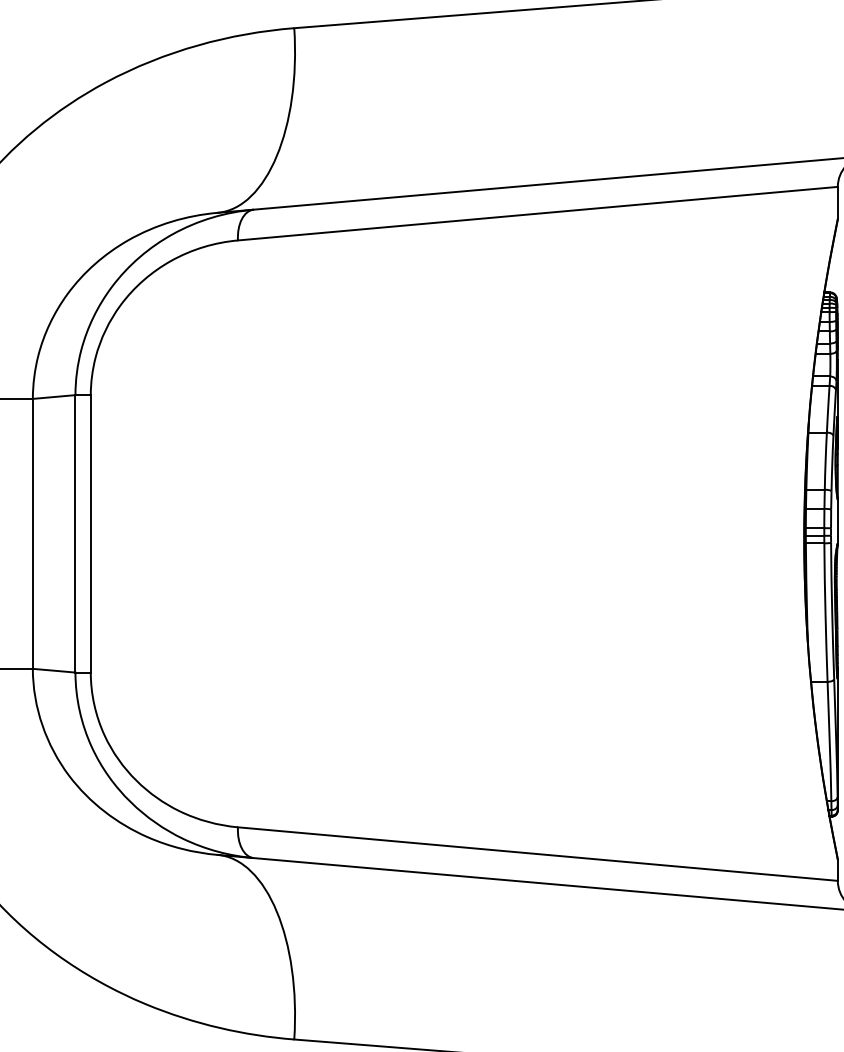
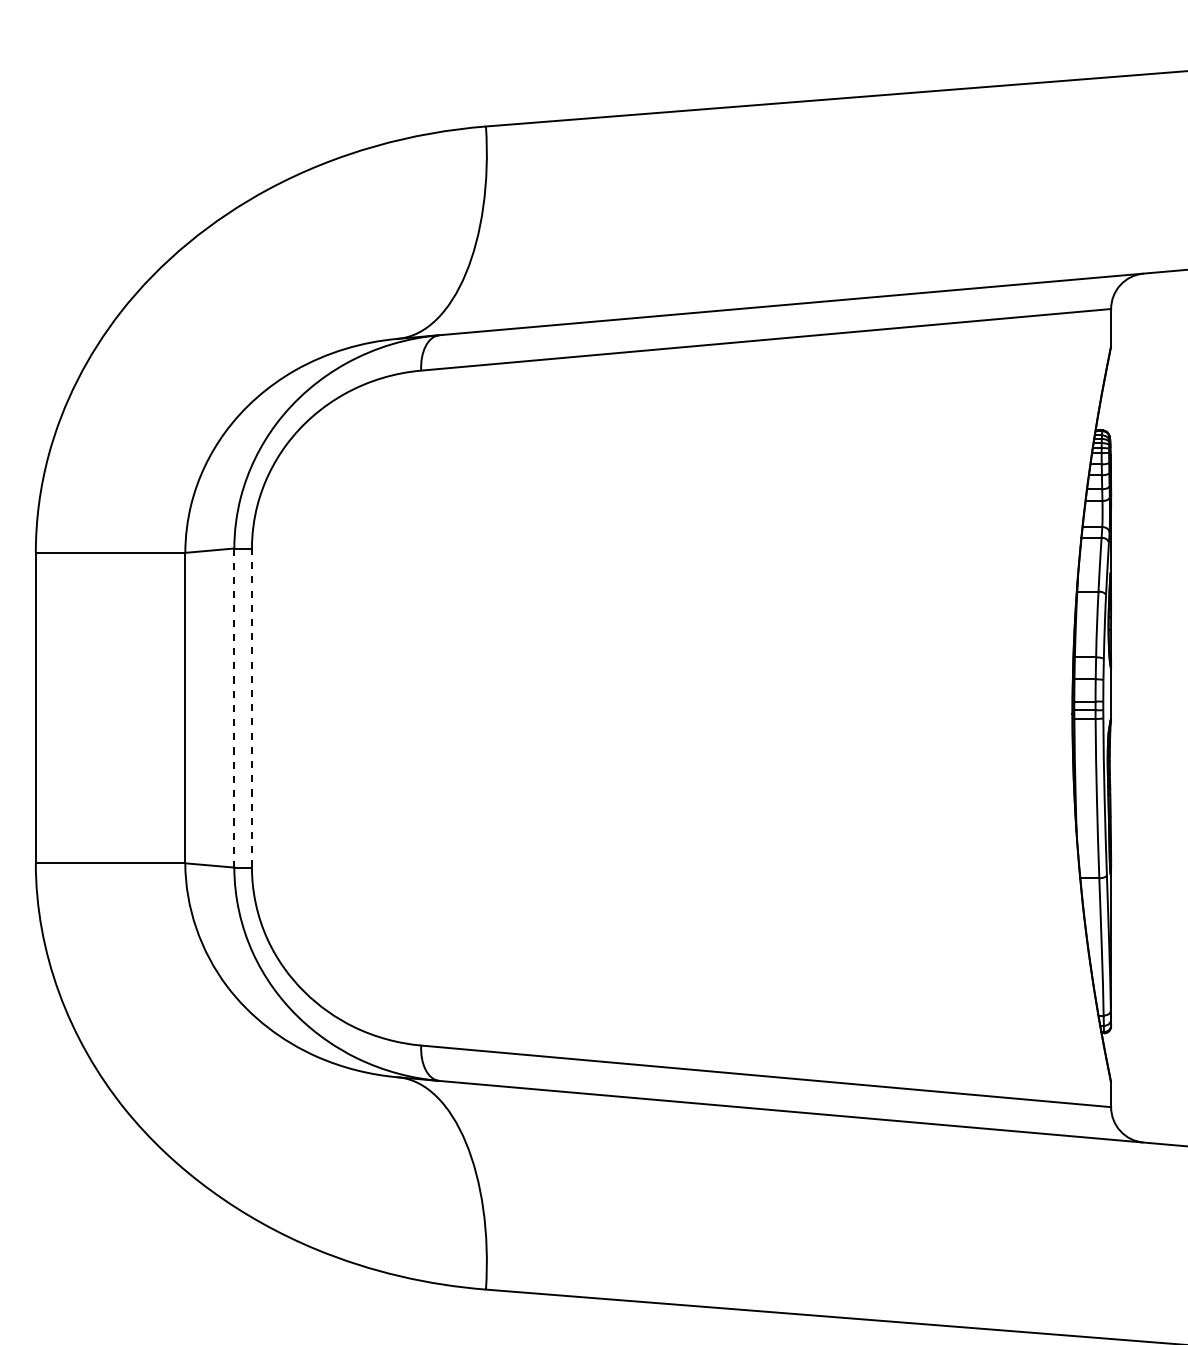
line: (75, 534) -> (234, 708), solid -> dashed
line: (90, 534) -> (251, 708), solid -> dashed

